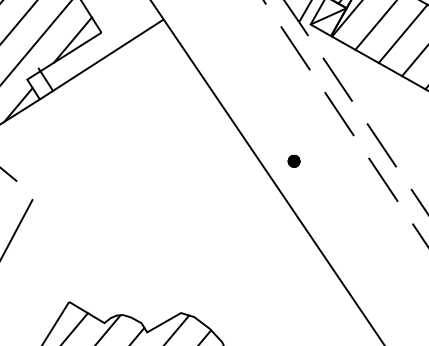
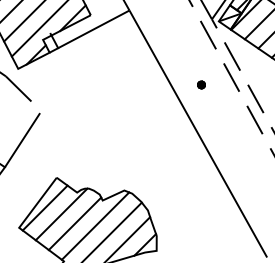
part: (294, 160) -> (201, 84), moved

